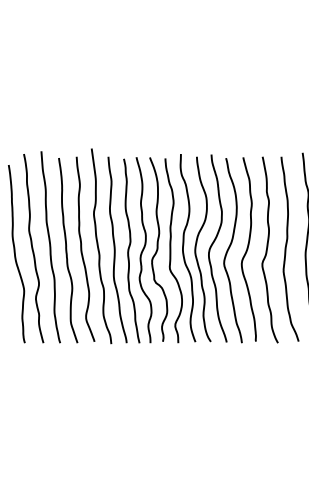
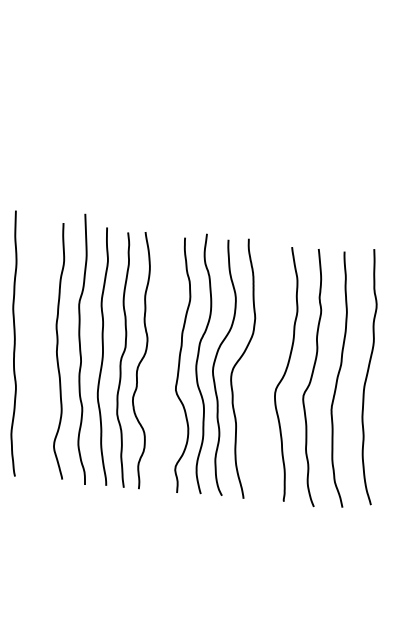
curve: (158, 249) -> (162, 361), removed
curve: (229, 249) -> (260, 371), removed
curve: (67, 250) -> (37, 350), removed

